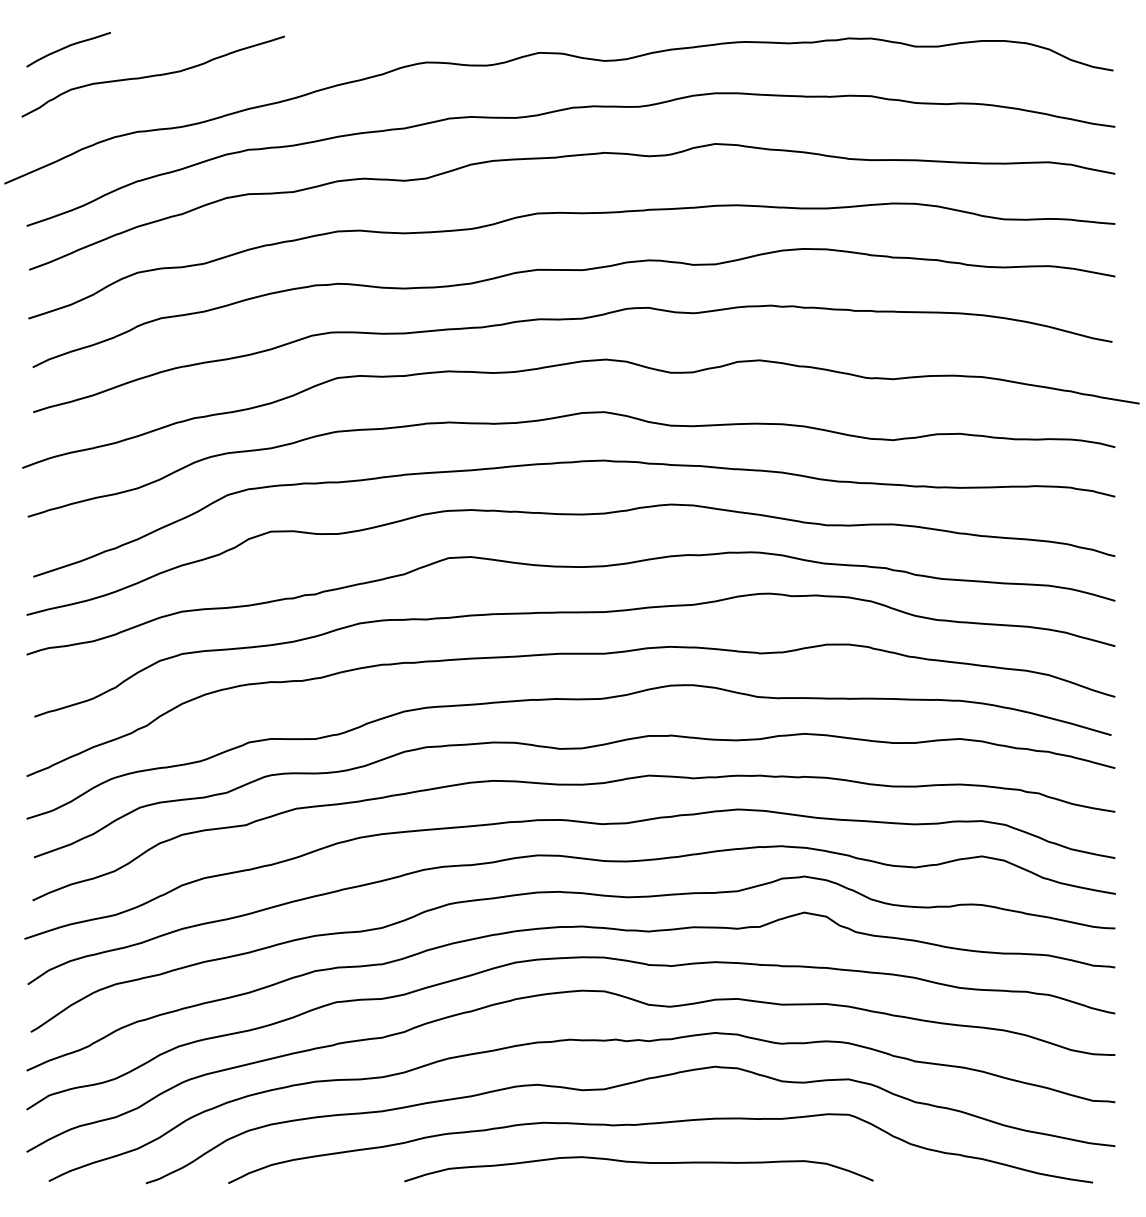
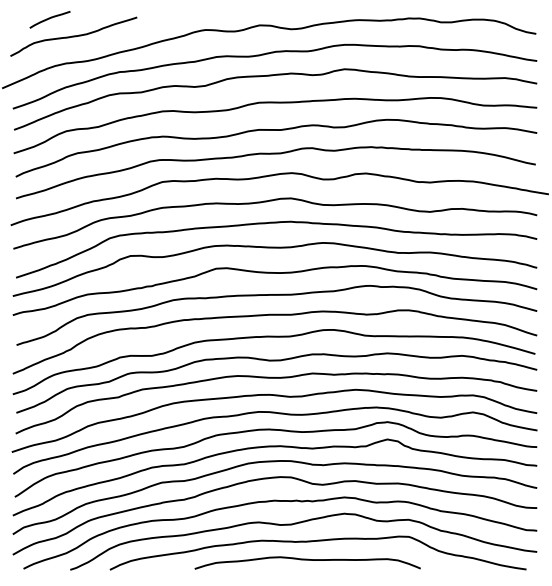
curve: (67, 48) -> (49, 19), moved

